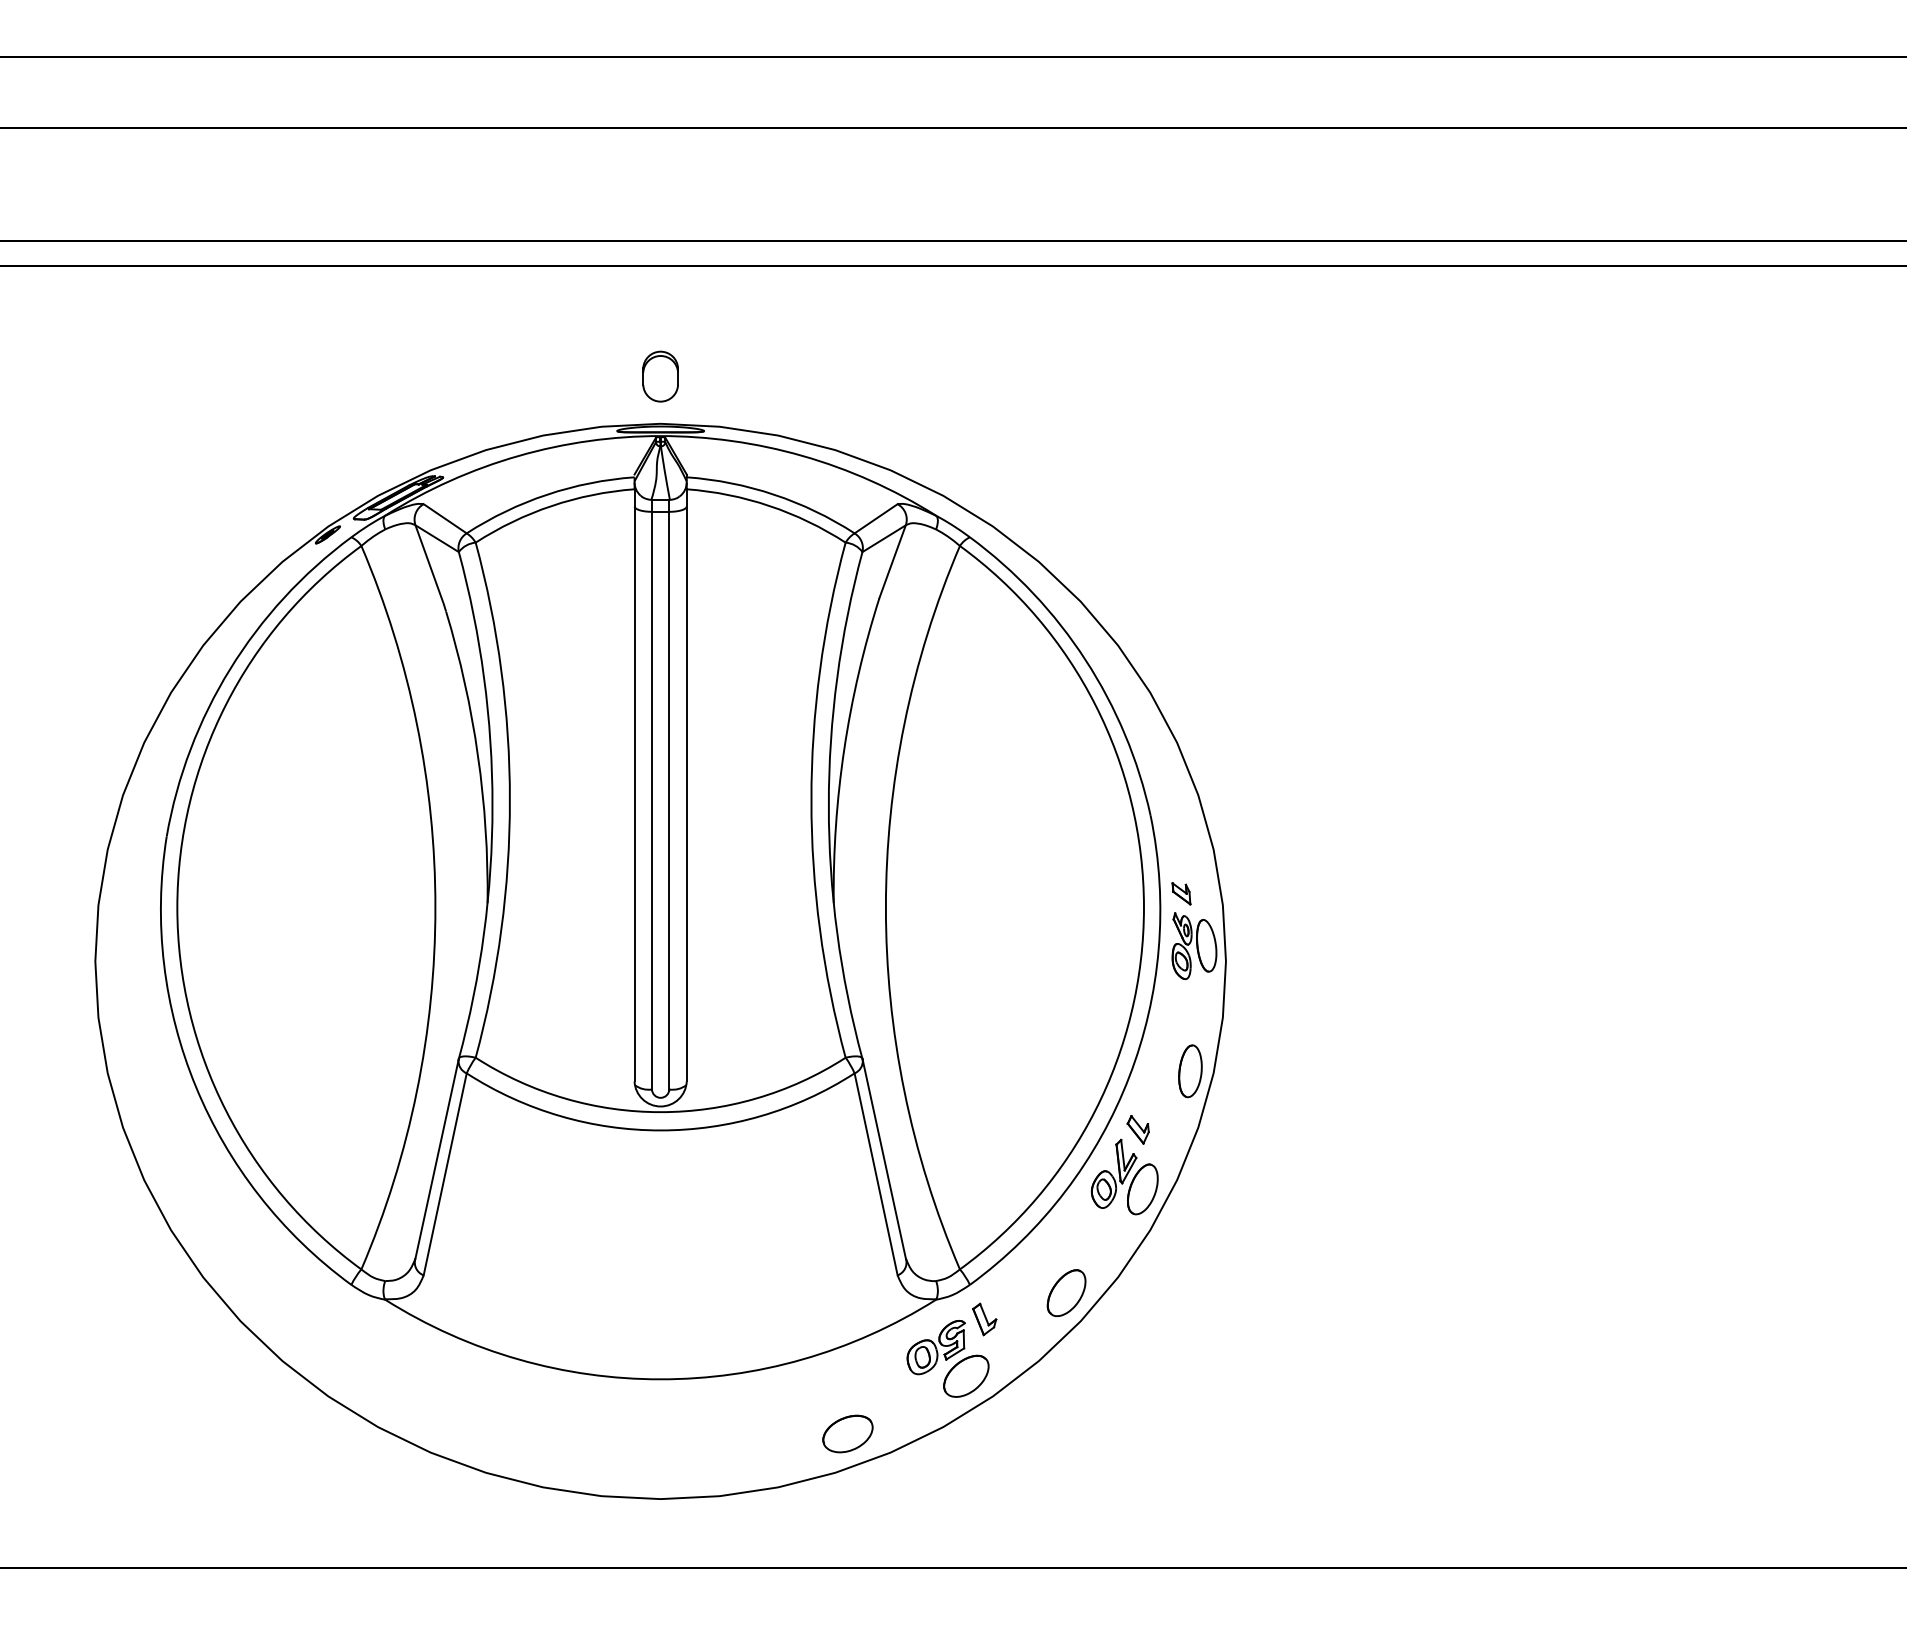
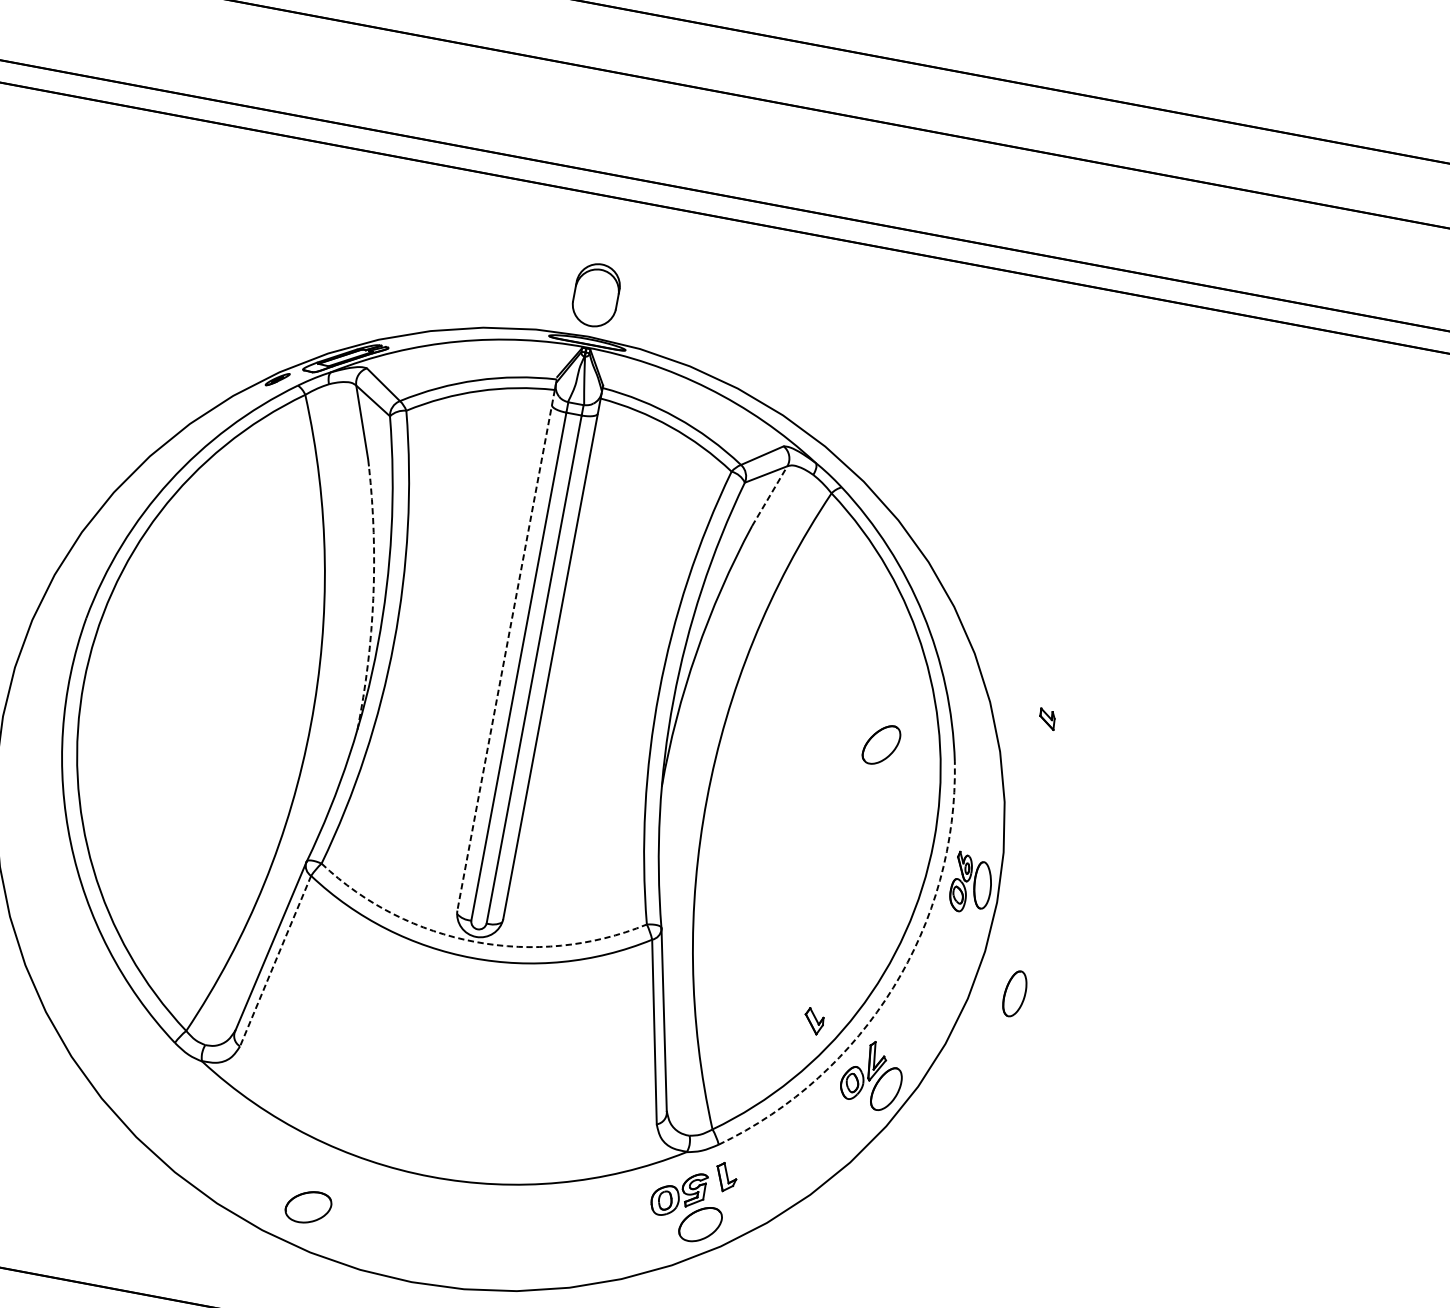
part: (660, 376) -> (596, 295), size x1.4
line: (892, 561) -> (769, 495), solid -> dashed
arc: (478, 755) -> (373, 598), solid -> dashed
line: (634, 785) -> (506, 650), solid -> dashed
part: (1181, 893) -> (1047, 718), moved
part: (1190, 1071) -> (1015, 994), moved
arc: (1129, 1076) -> (893, 987), solid -> dashed
arc: (660, 1112) -> (475, 942), solid -> dashed
part: (1137, 1129) -> (813, 1020), moved
line: (445, 1174) -> (275, 961), solid -> dashed
part: (1066, 1292) -> (881, 744), moved
part: (847, 1433) -> (308, 1206), moved

